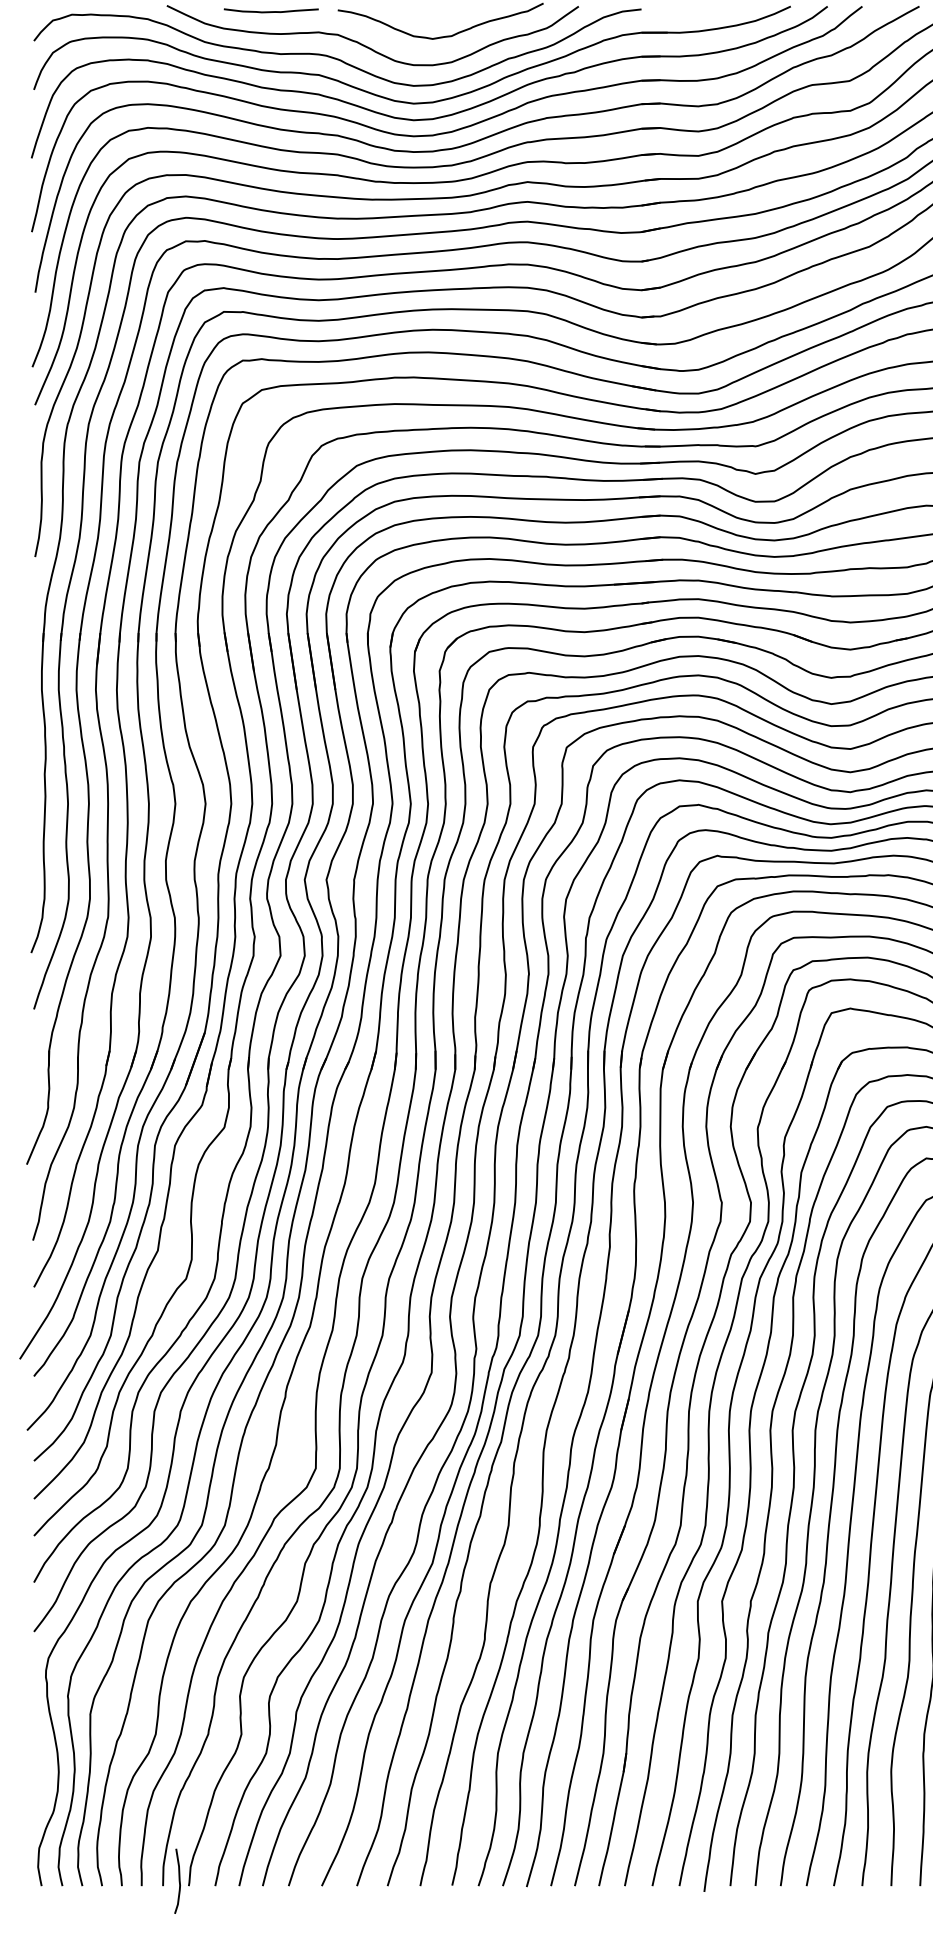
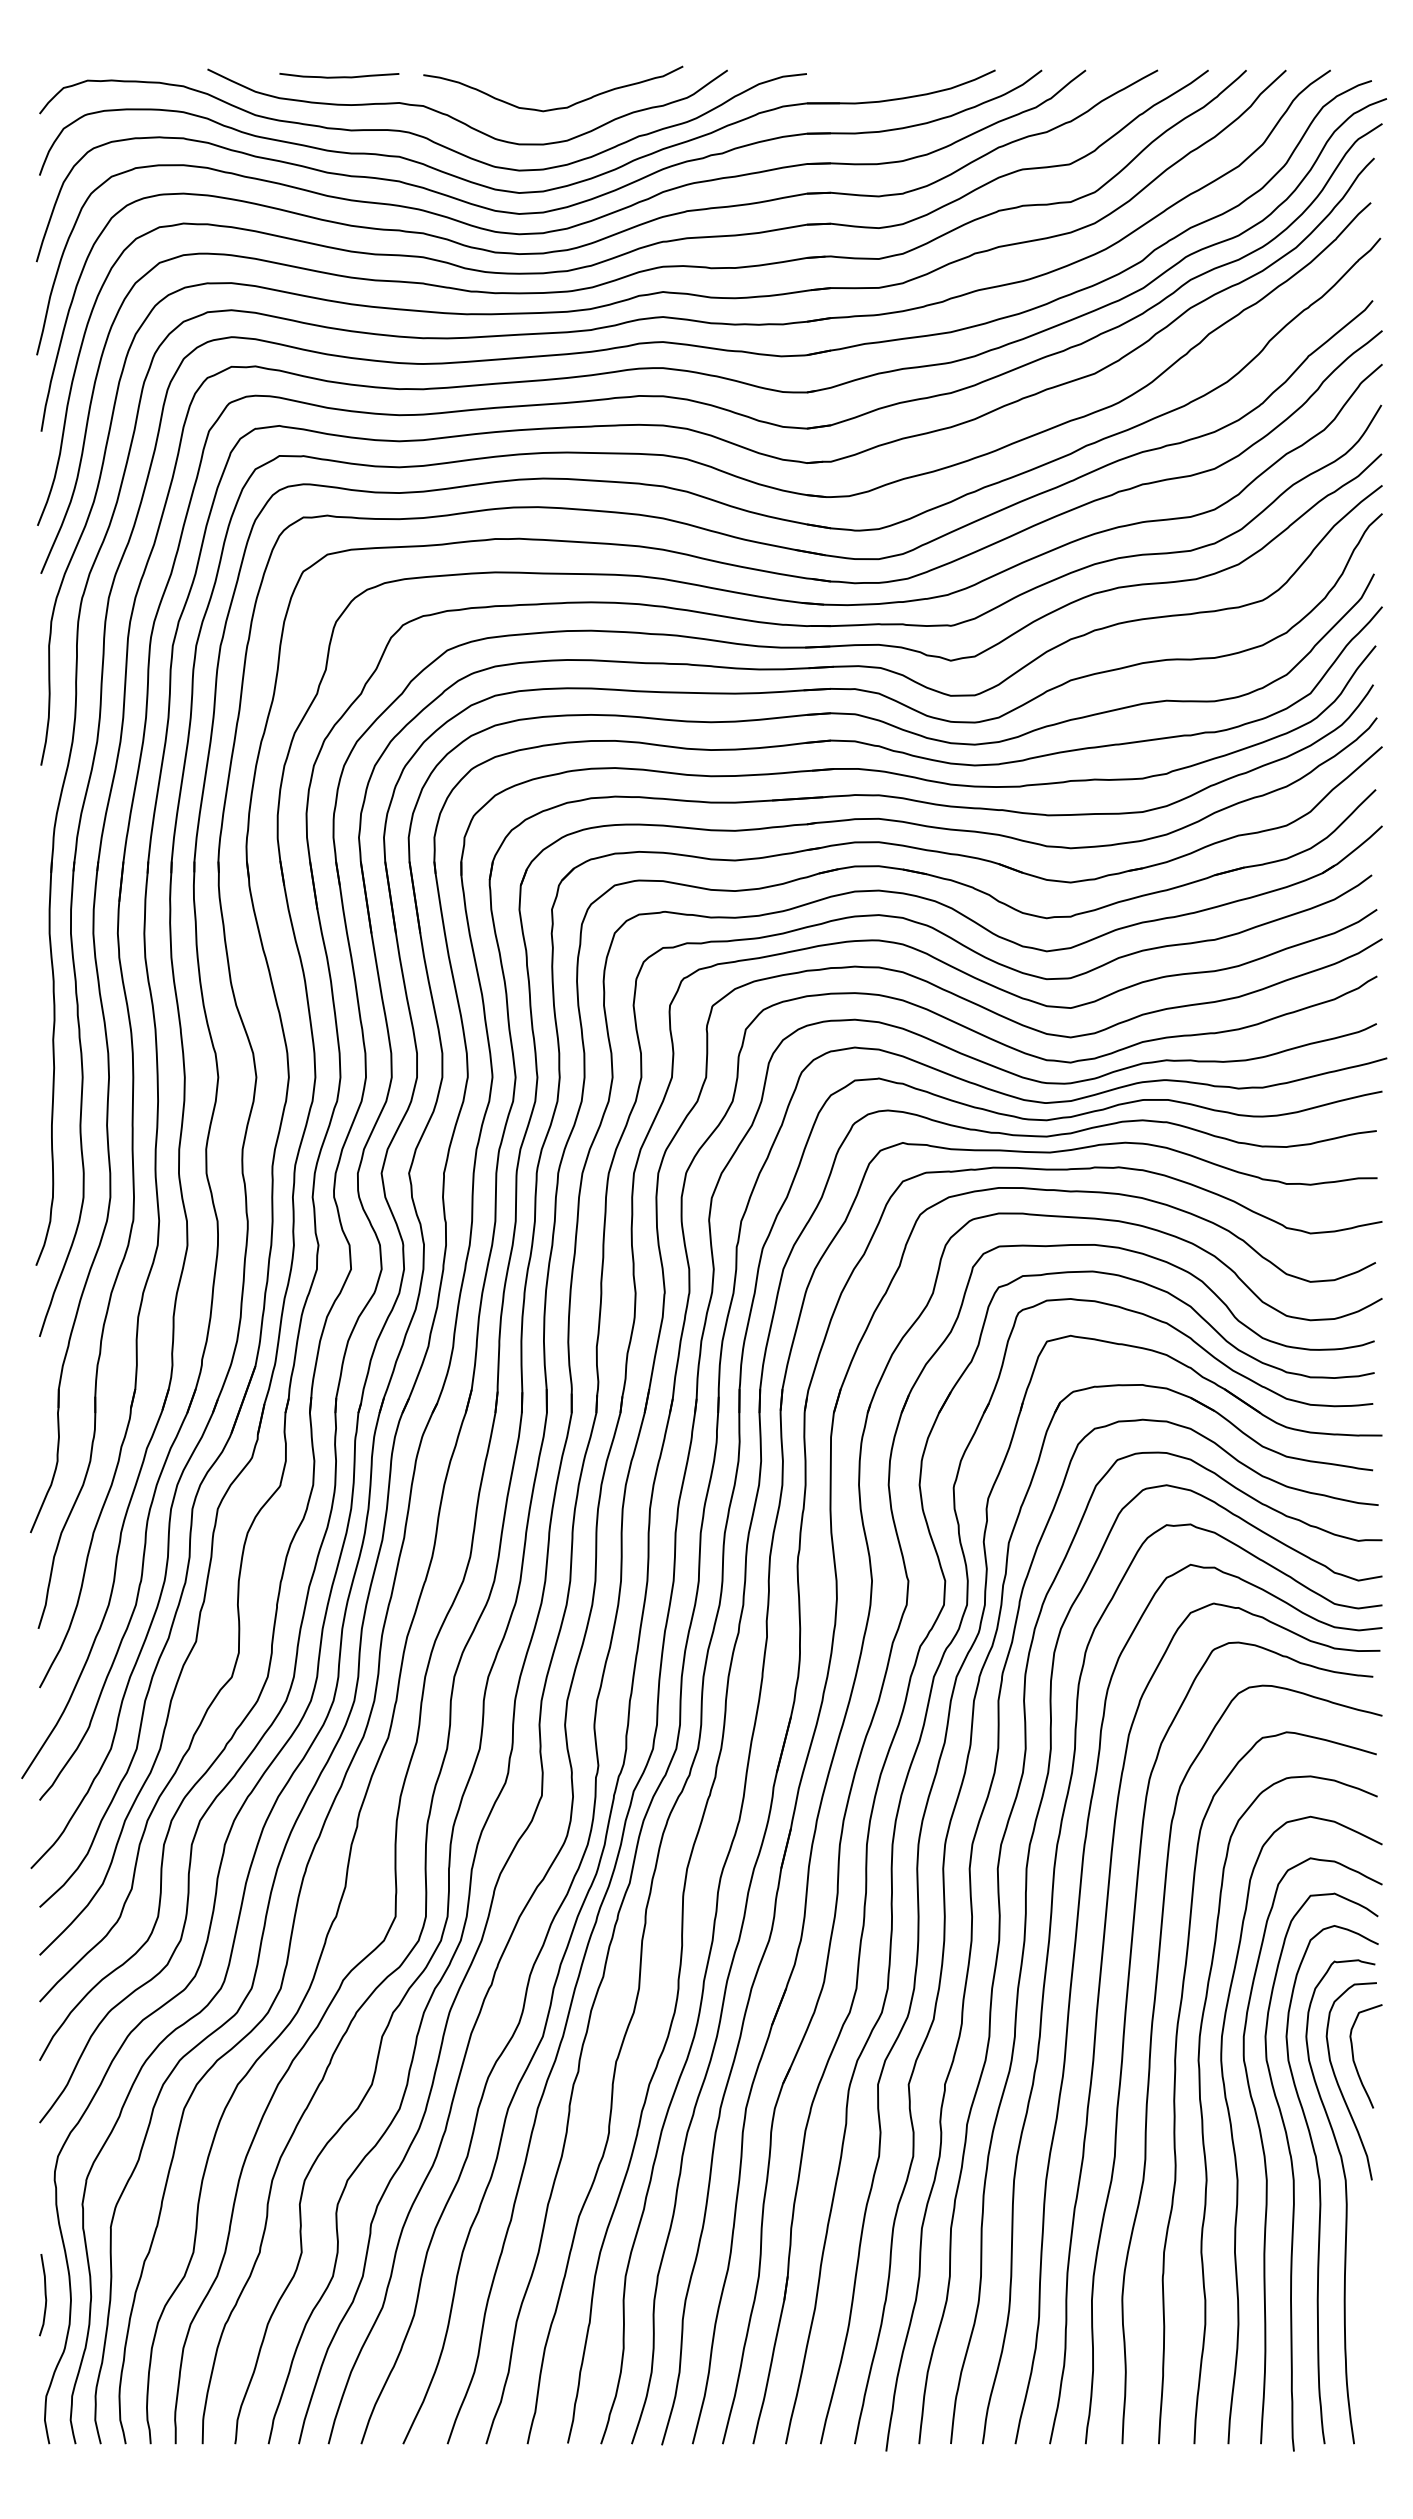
curve: (178, 1881) -> (44, 2295), moved

